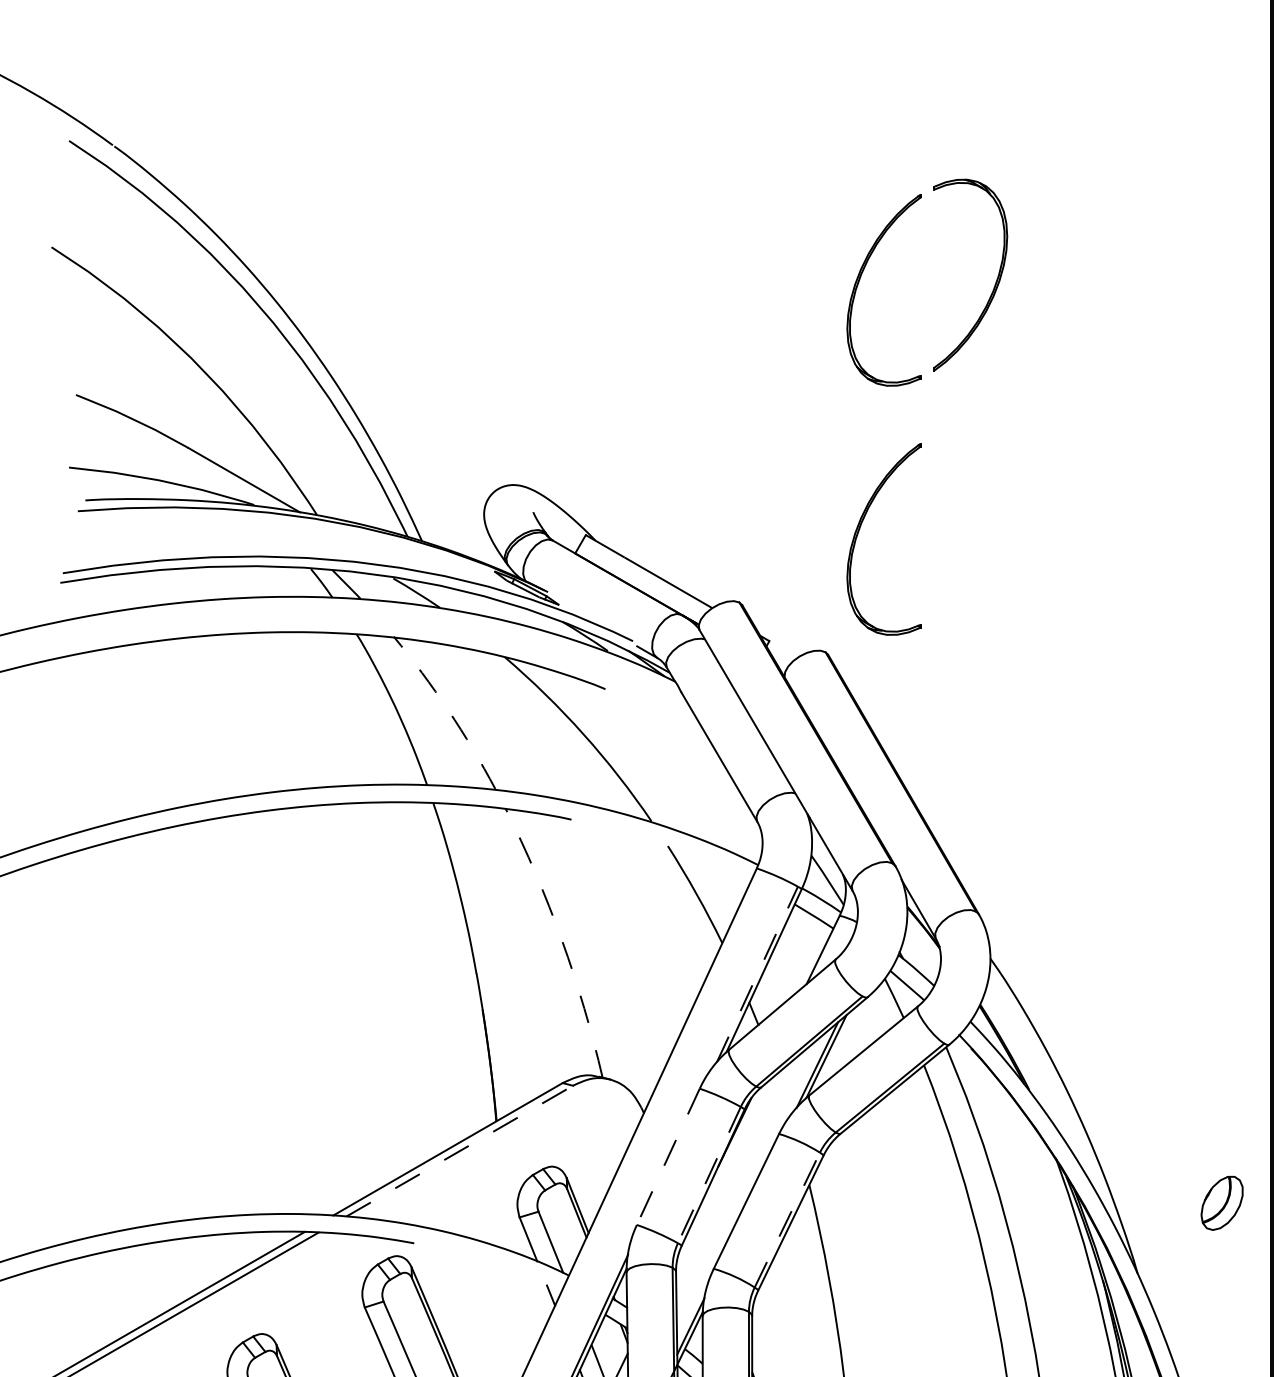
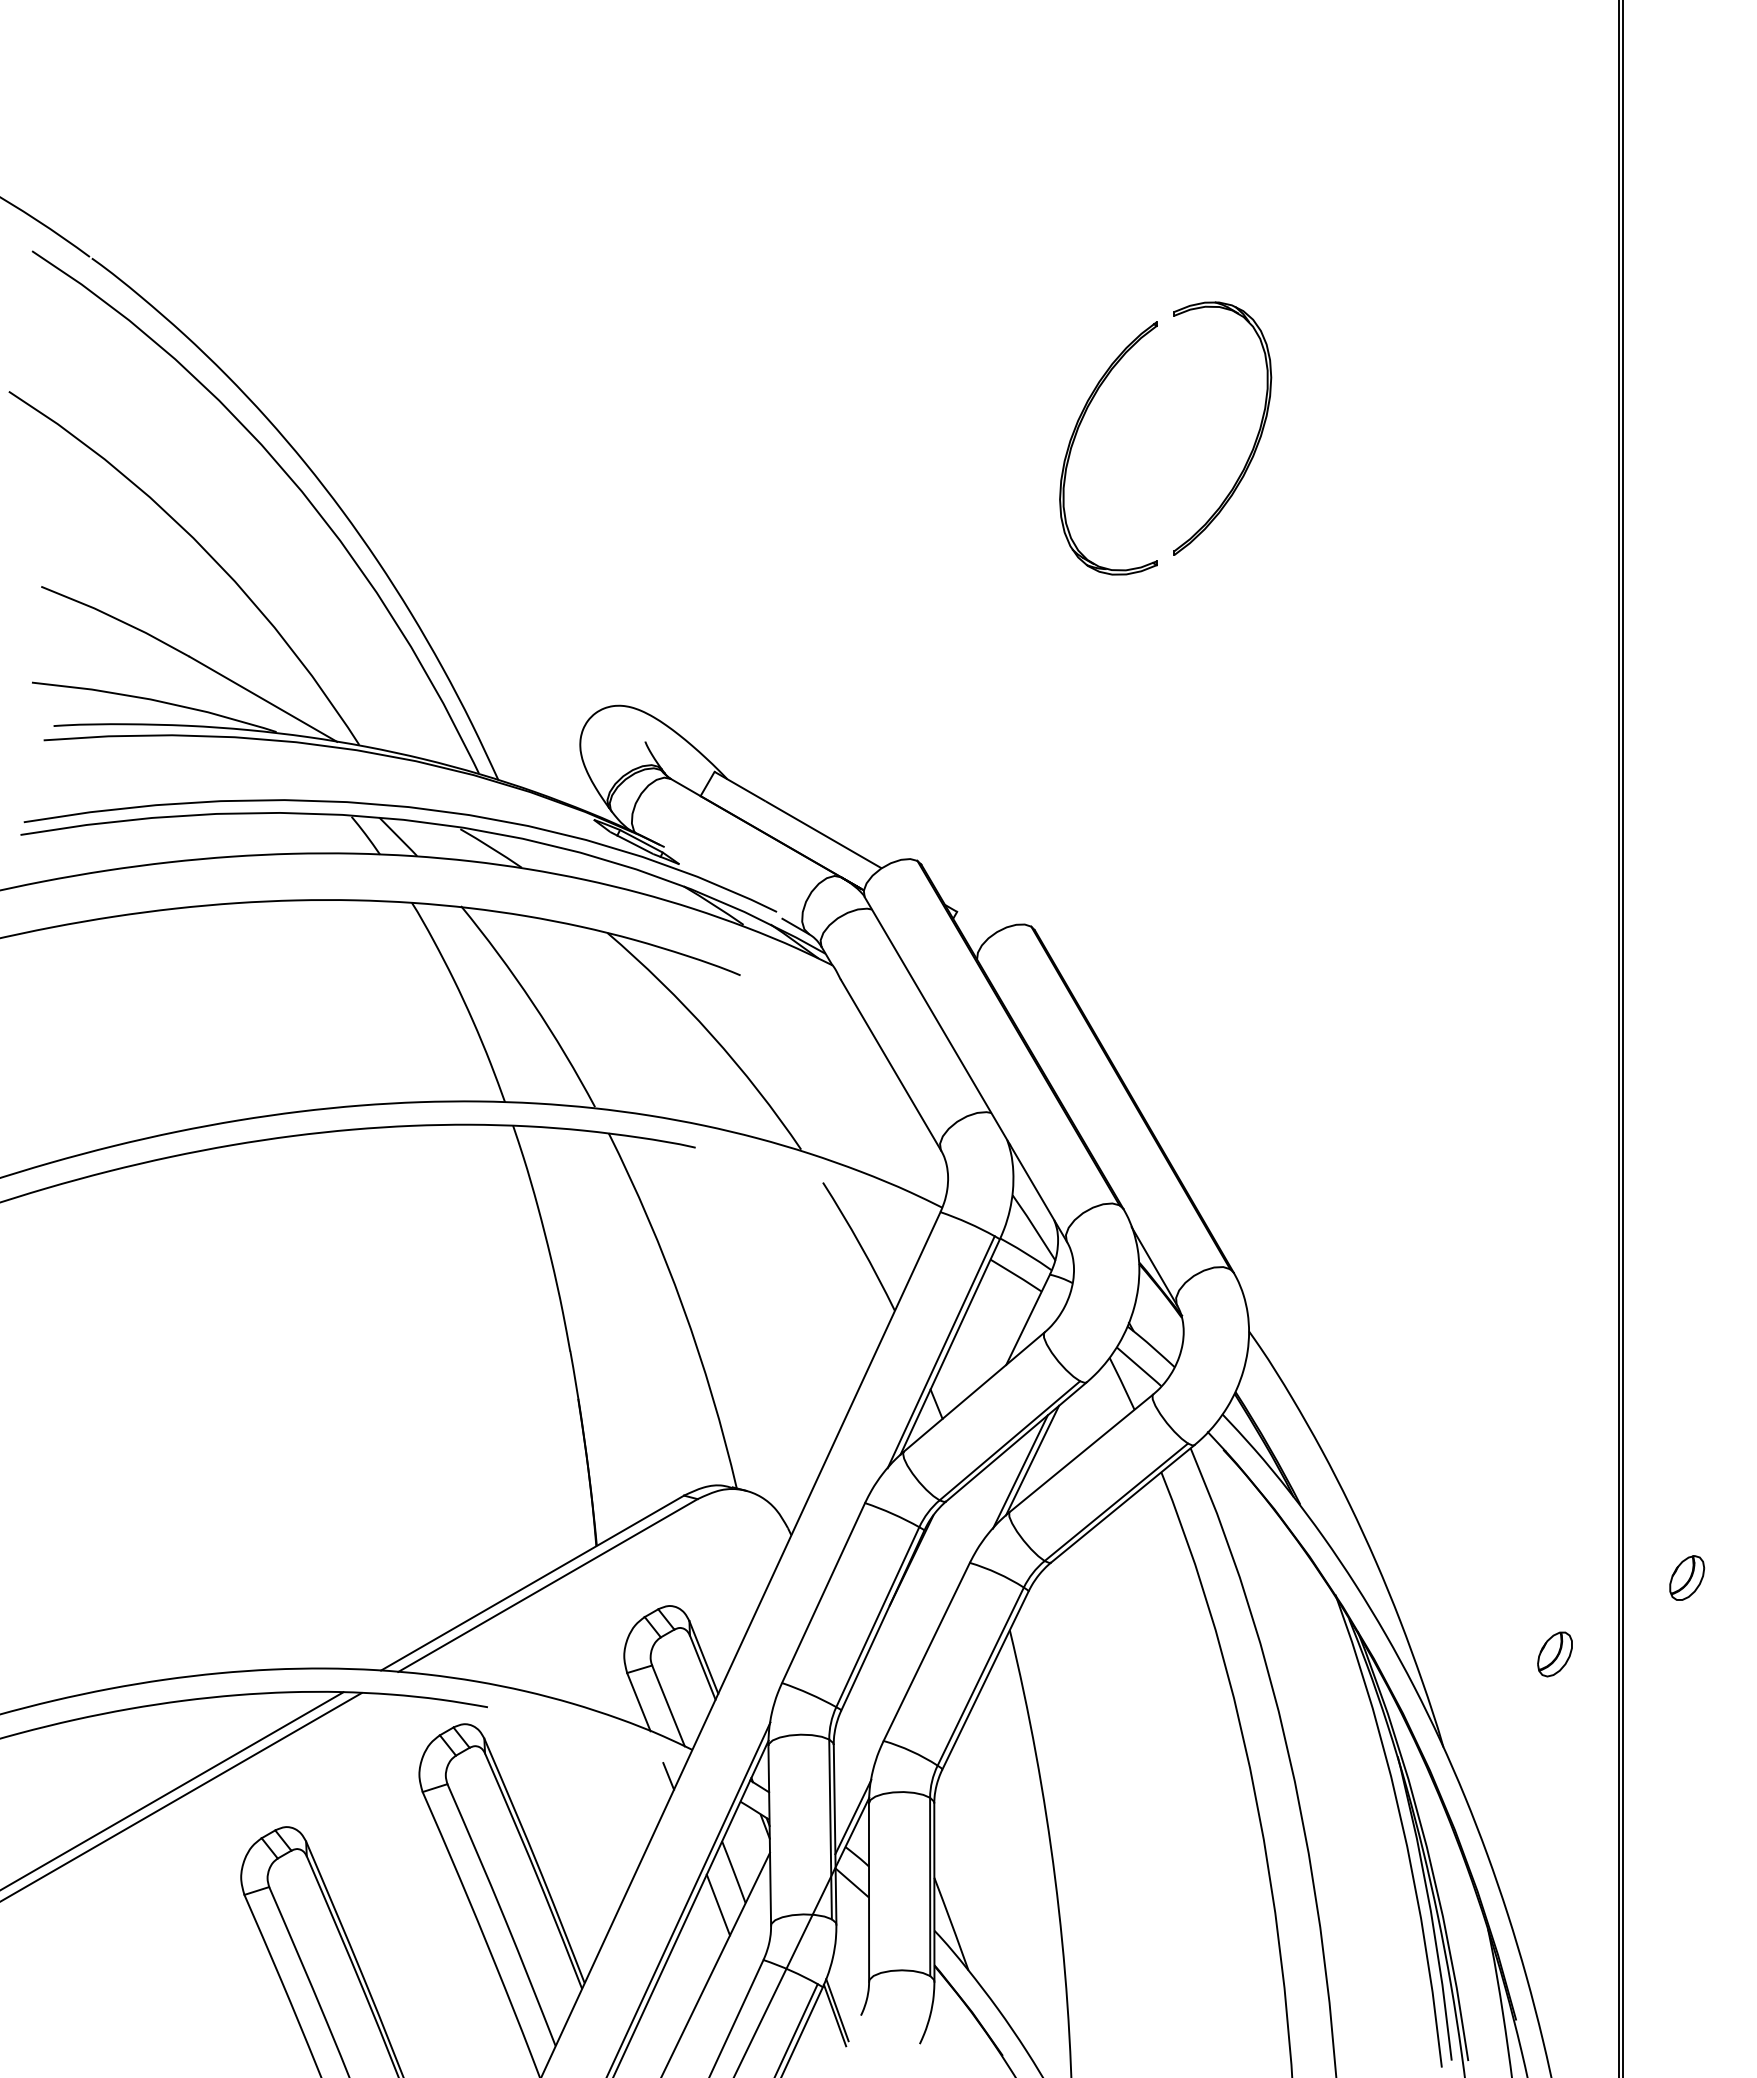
part: (859, 530) -> (1076, 765), removed
arc: (448, 710) -> (533, 1003), dashed -> solid
arc: (562, 940) -> (683, 1307), dashed -> solid
line: (757, 974) -> (941, 1352), dashed -> solid
line: (459, 1151) -> (547, 1585), dashed -> solid
line: (668, 1157) -> (823, 1593), dashed -> solid
line: (709, 1175) -> (877, 1617), dashed -> solid
part: (1221, 1203) -> (1554, 1654), size x0.62
line: (787, 1220) -> (980, 1676), dashed -> solid

